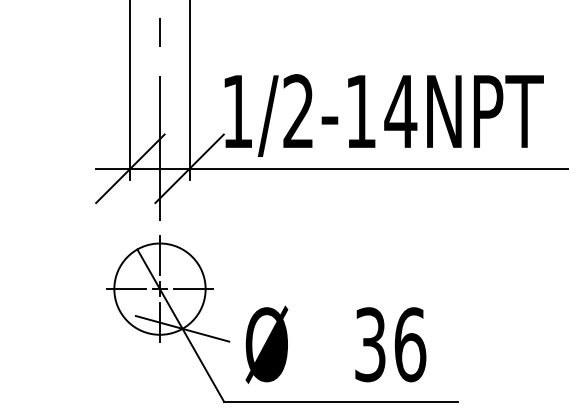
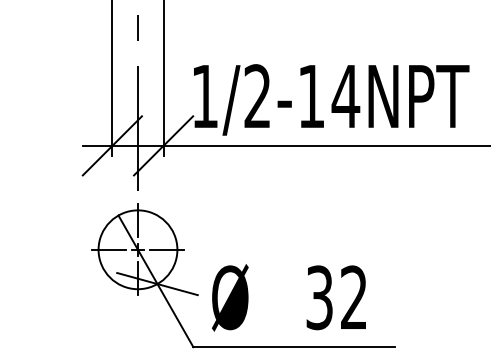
text: (409, 344) -> (353, 297), 36 -> 32

